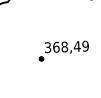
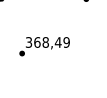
text: (63, 51) -> (44, 46), moved

